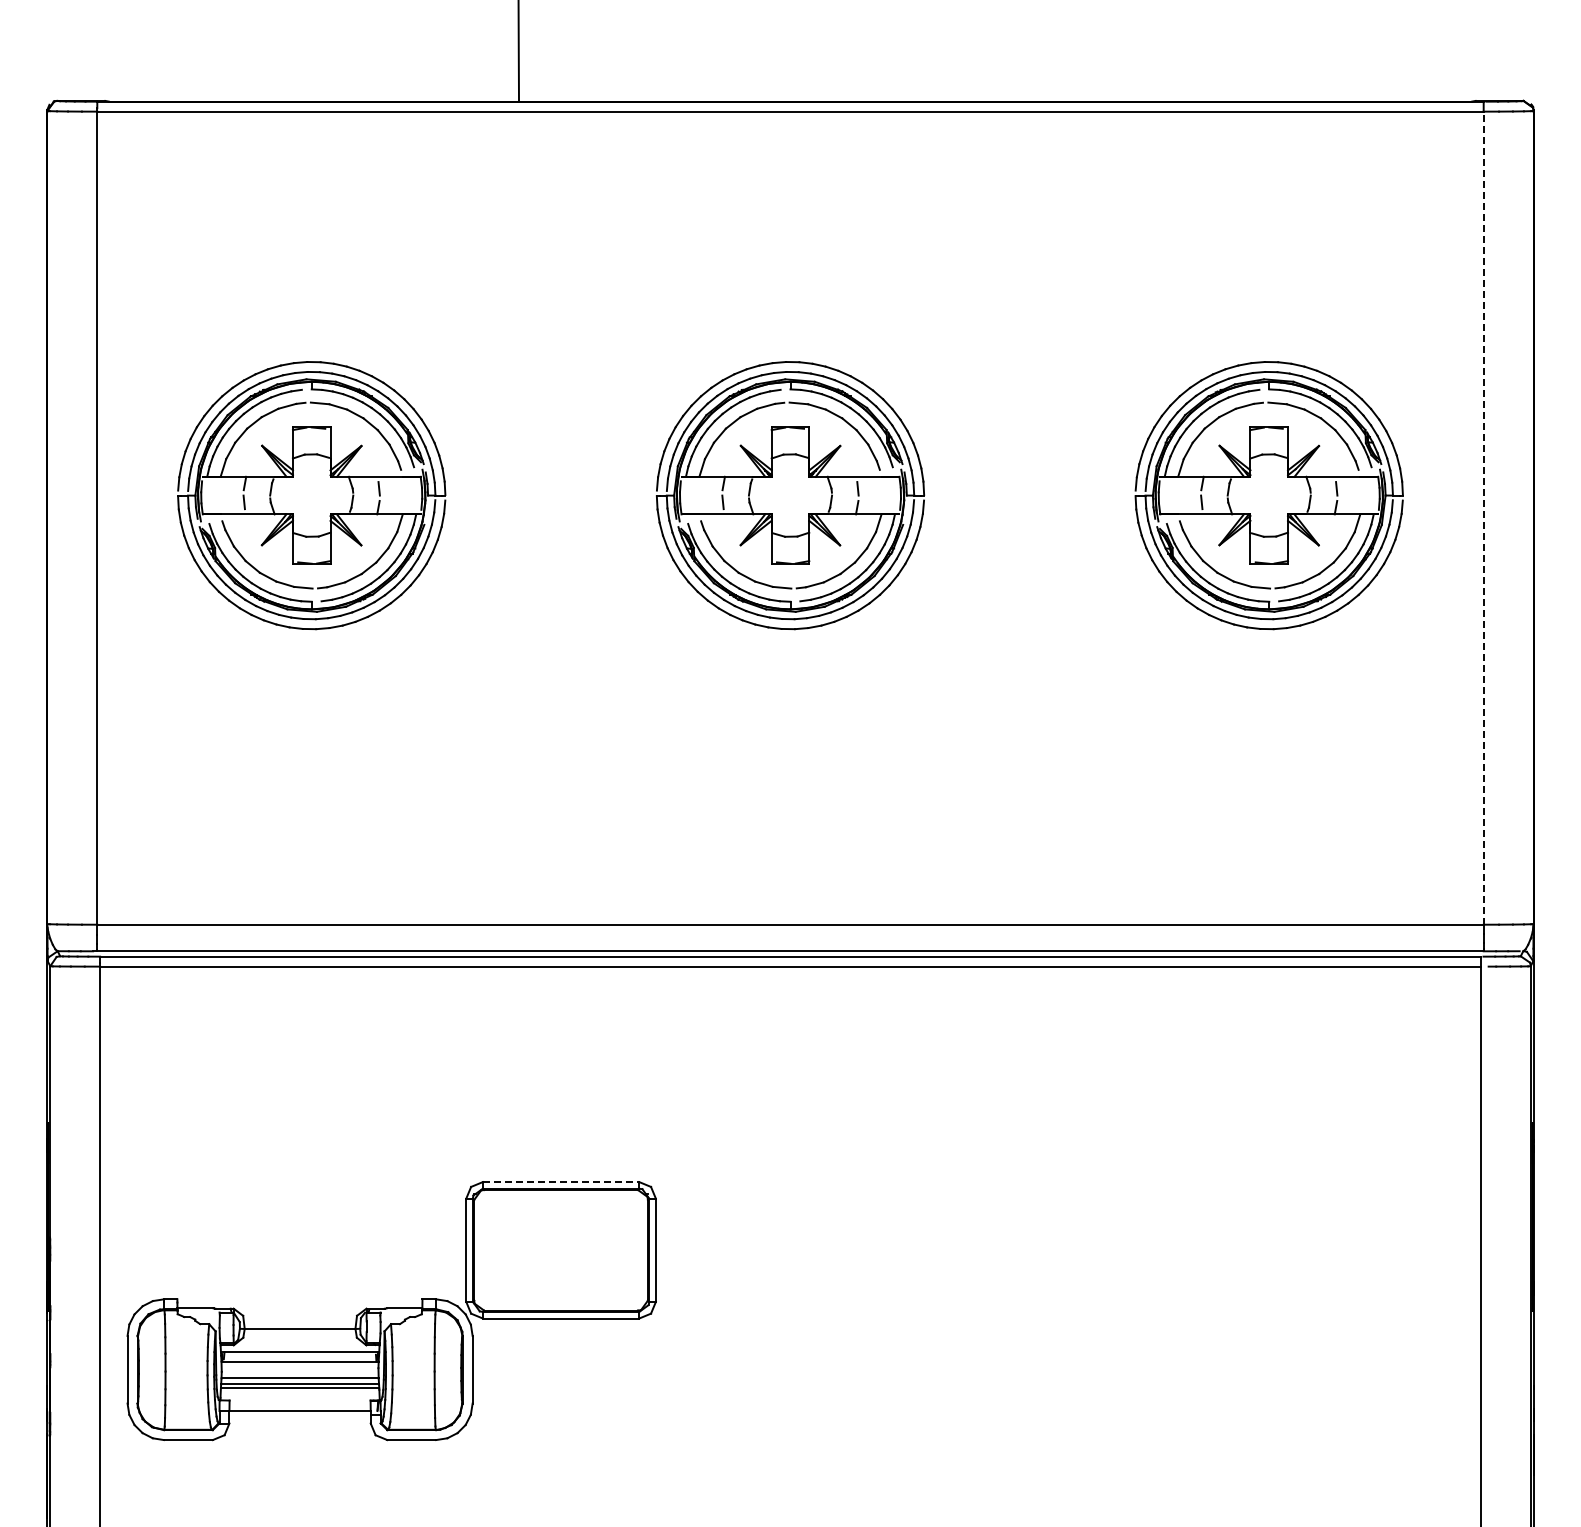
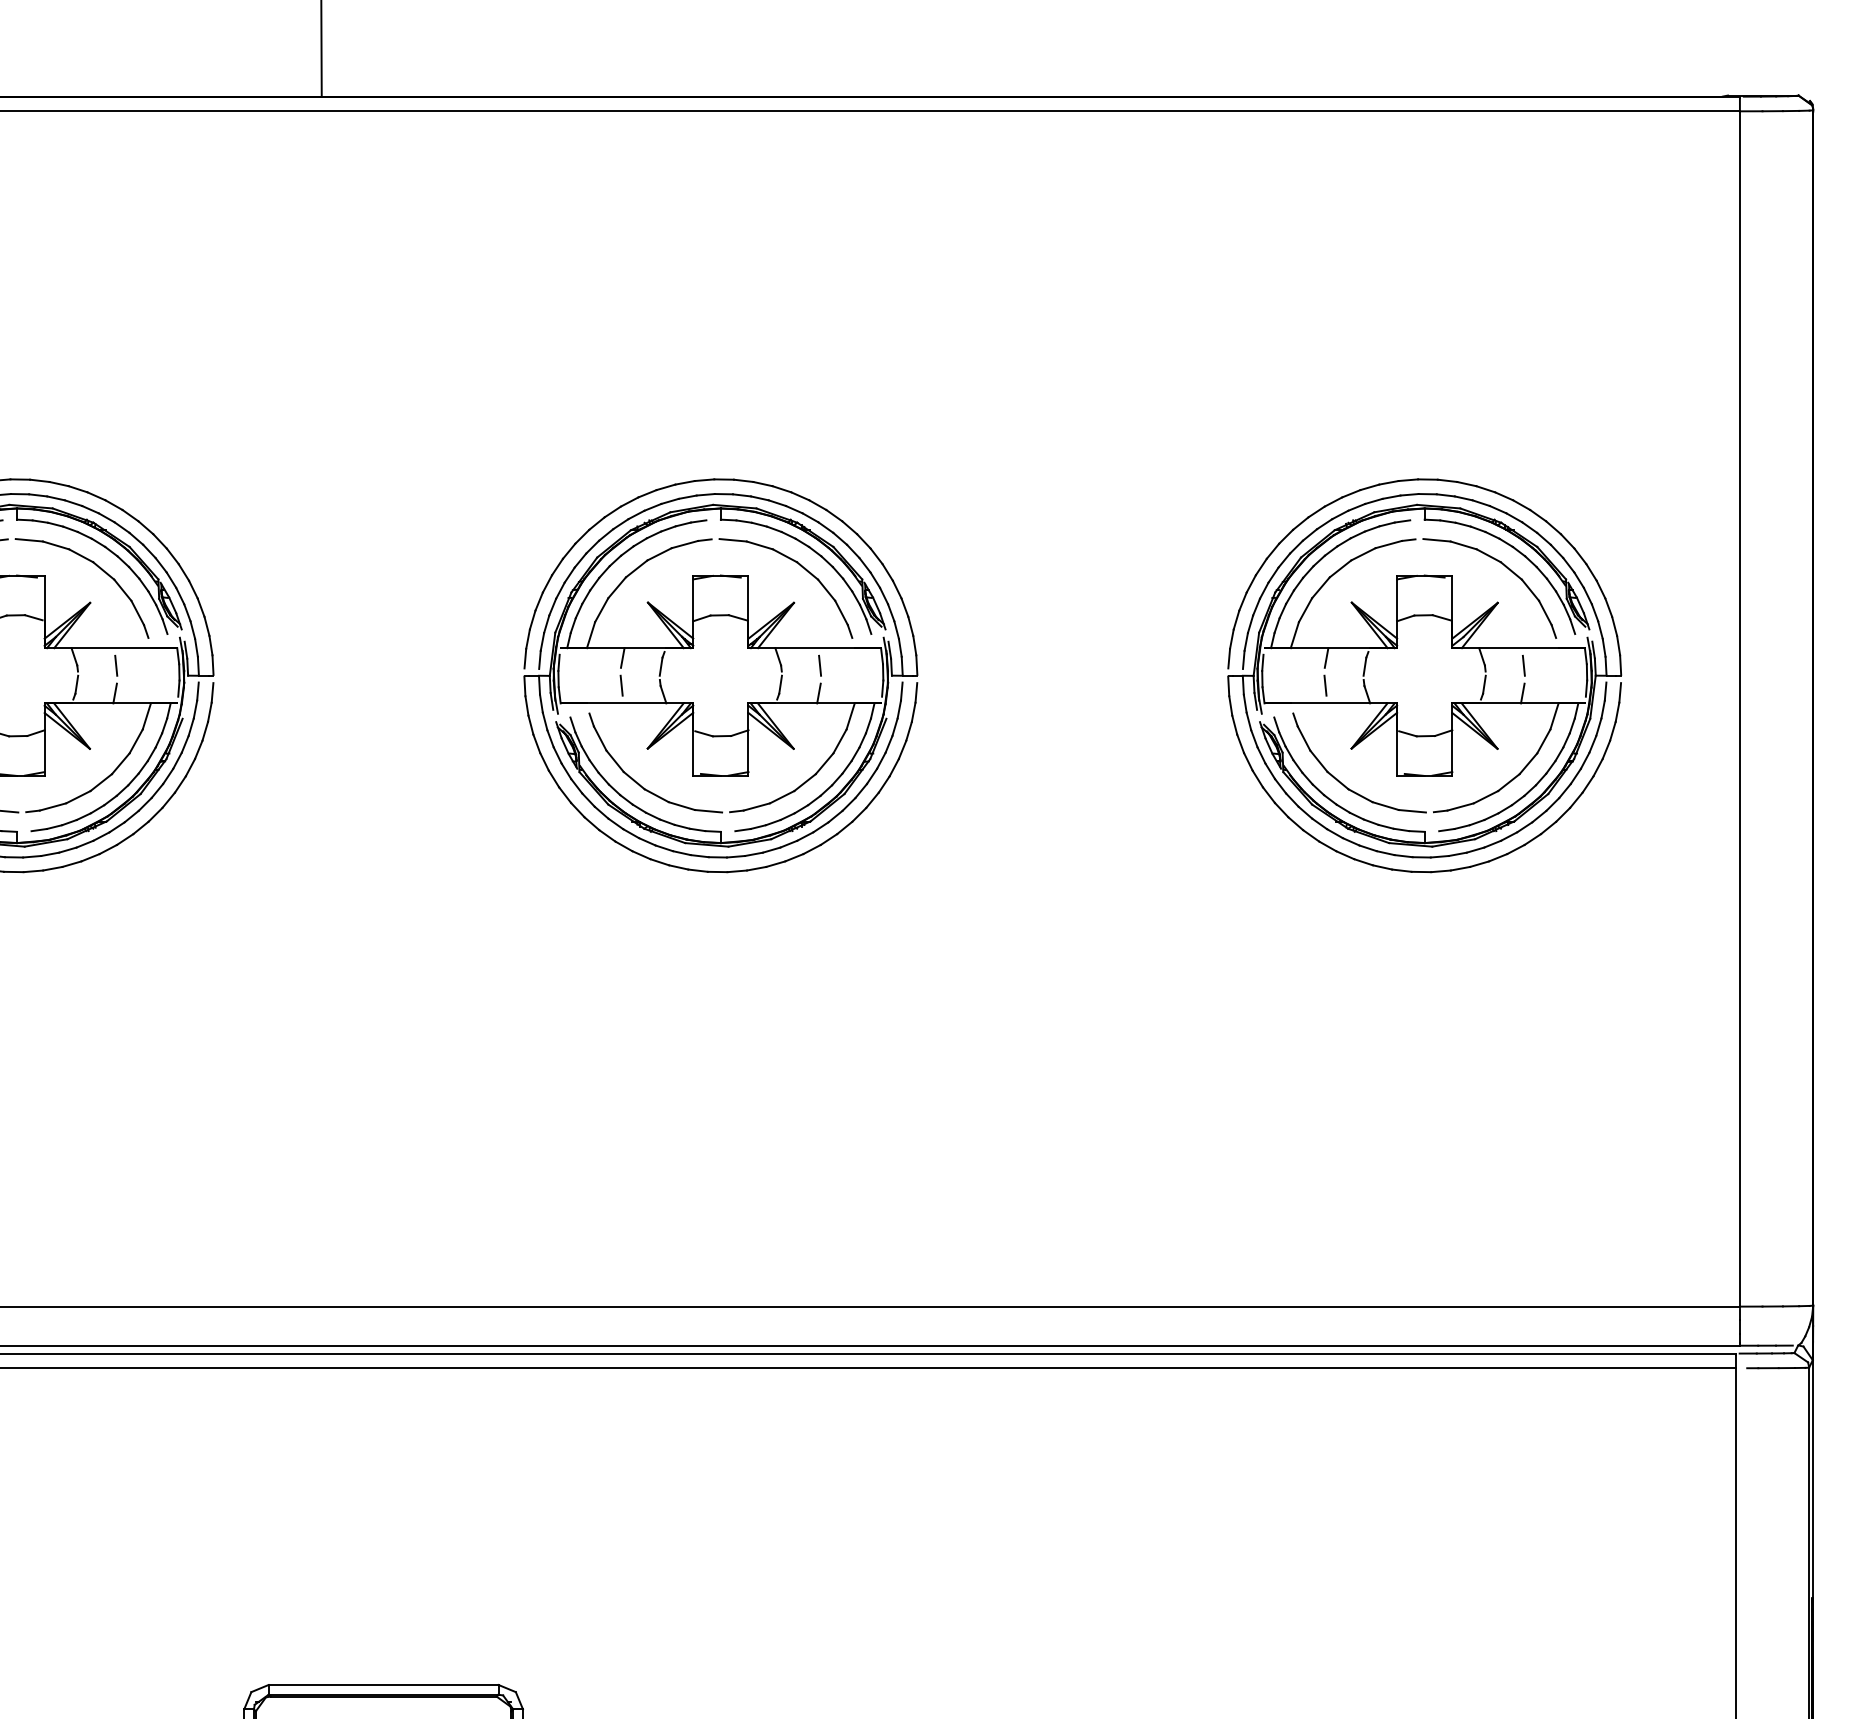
line: (1483, 518) -> (1739, 709), dashed -> solid
line: (561, 1182) -> (384, 1685), dashed -> solid

